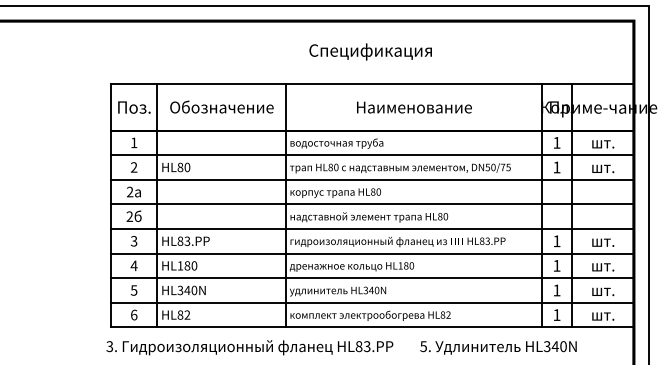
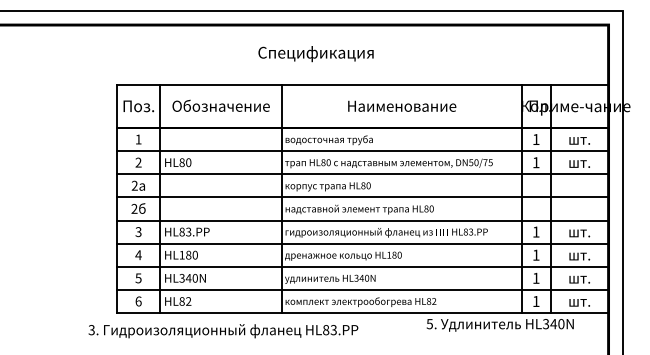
text: (370, 52) -> (315, 54), moved
text: (249, 348) -> (223, 331), moved
text: (497, 348) -> (499, 325), moved

